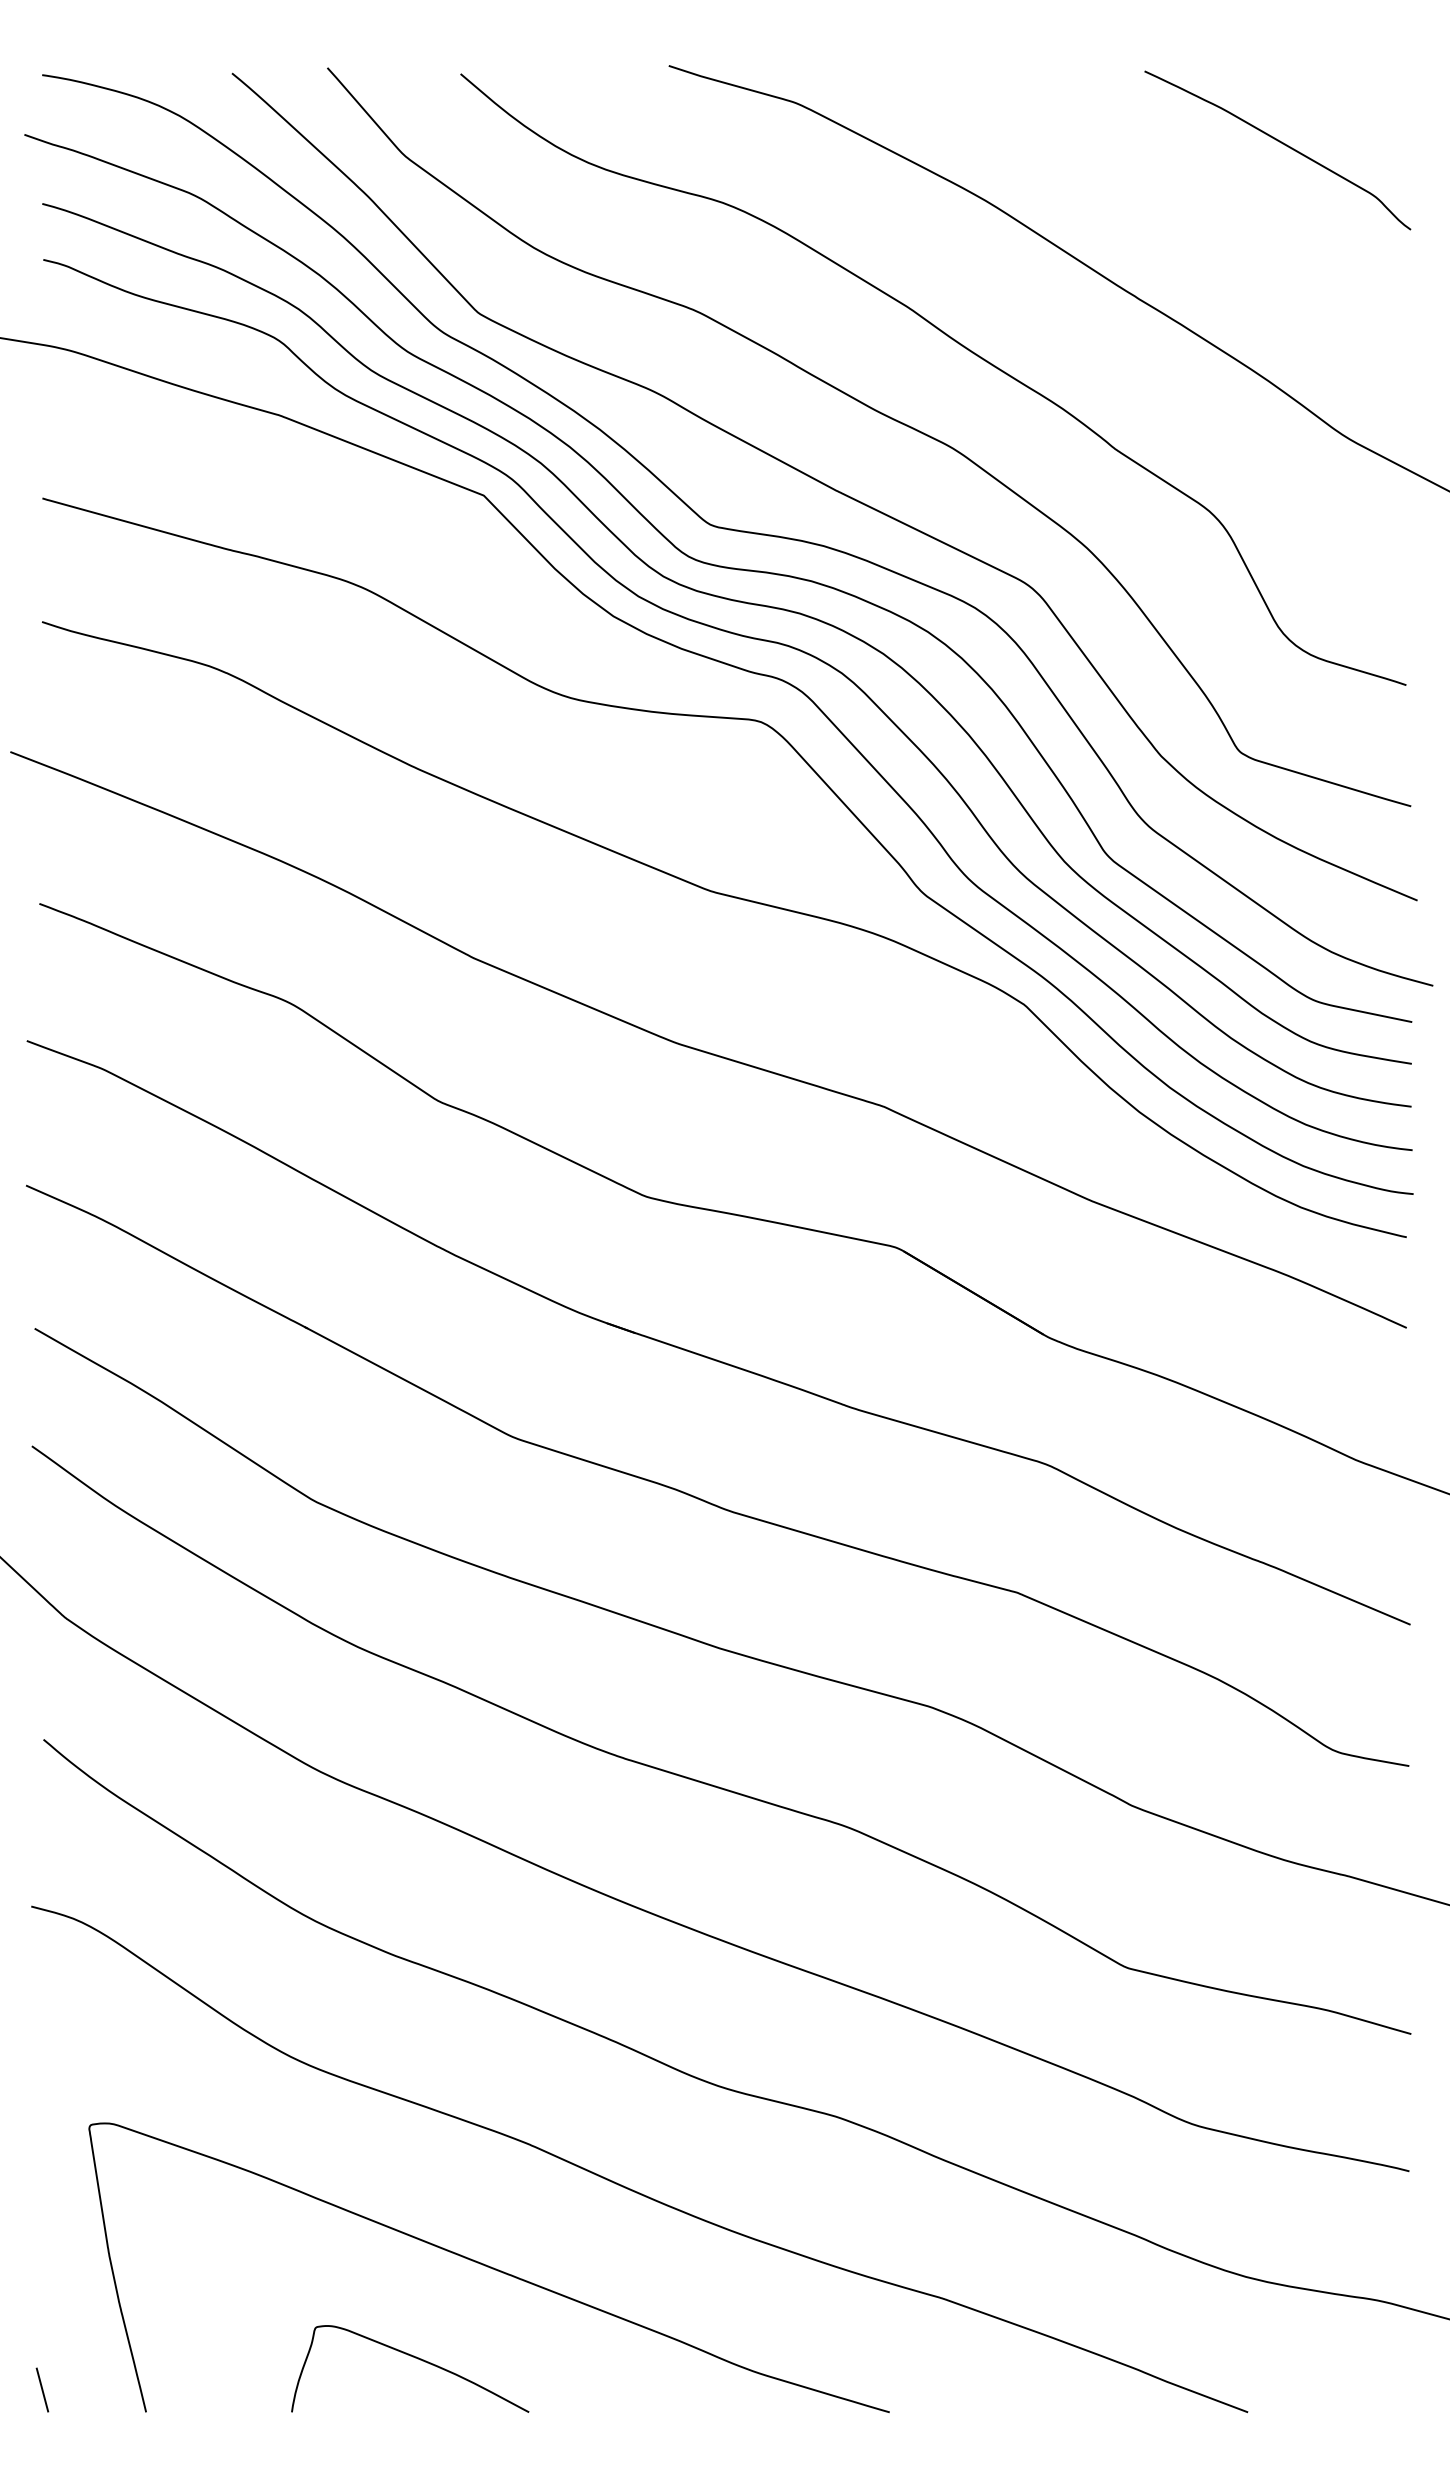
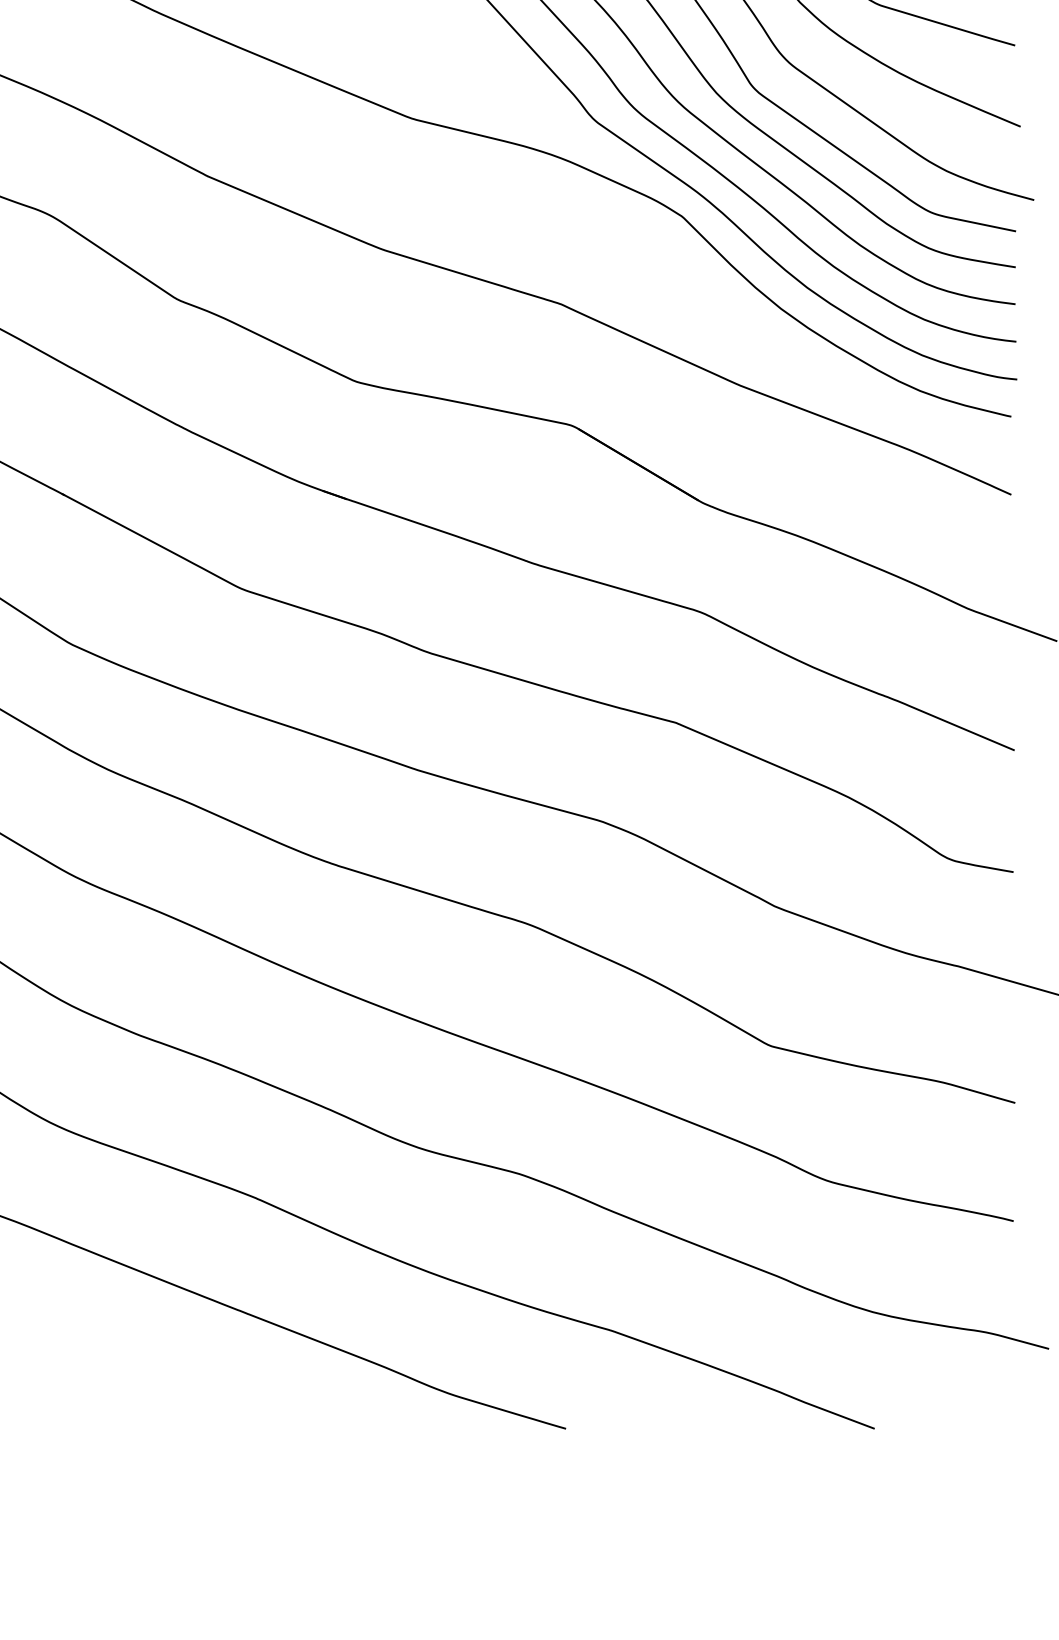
curve: (412, 2357) -> (155, 1381), removed

